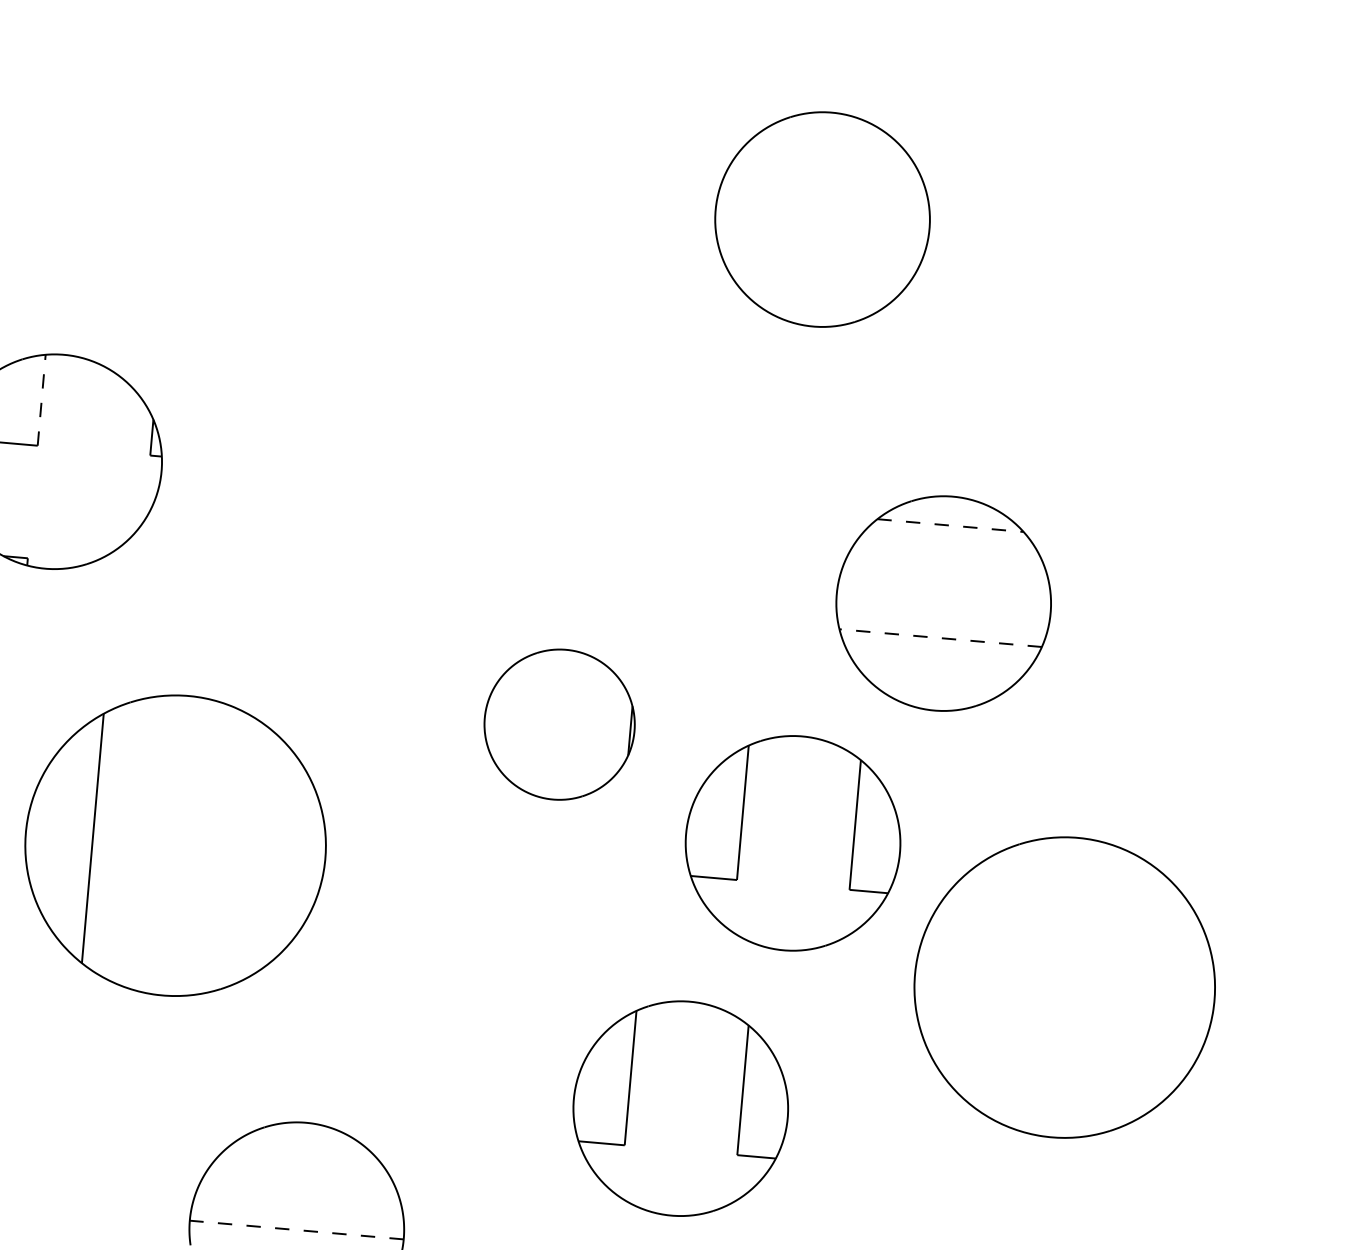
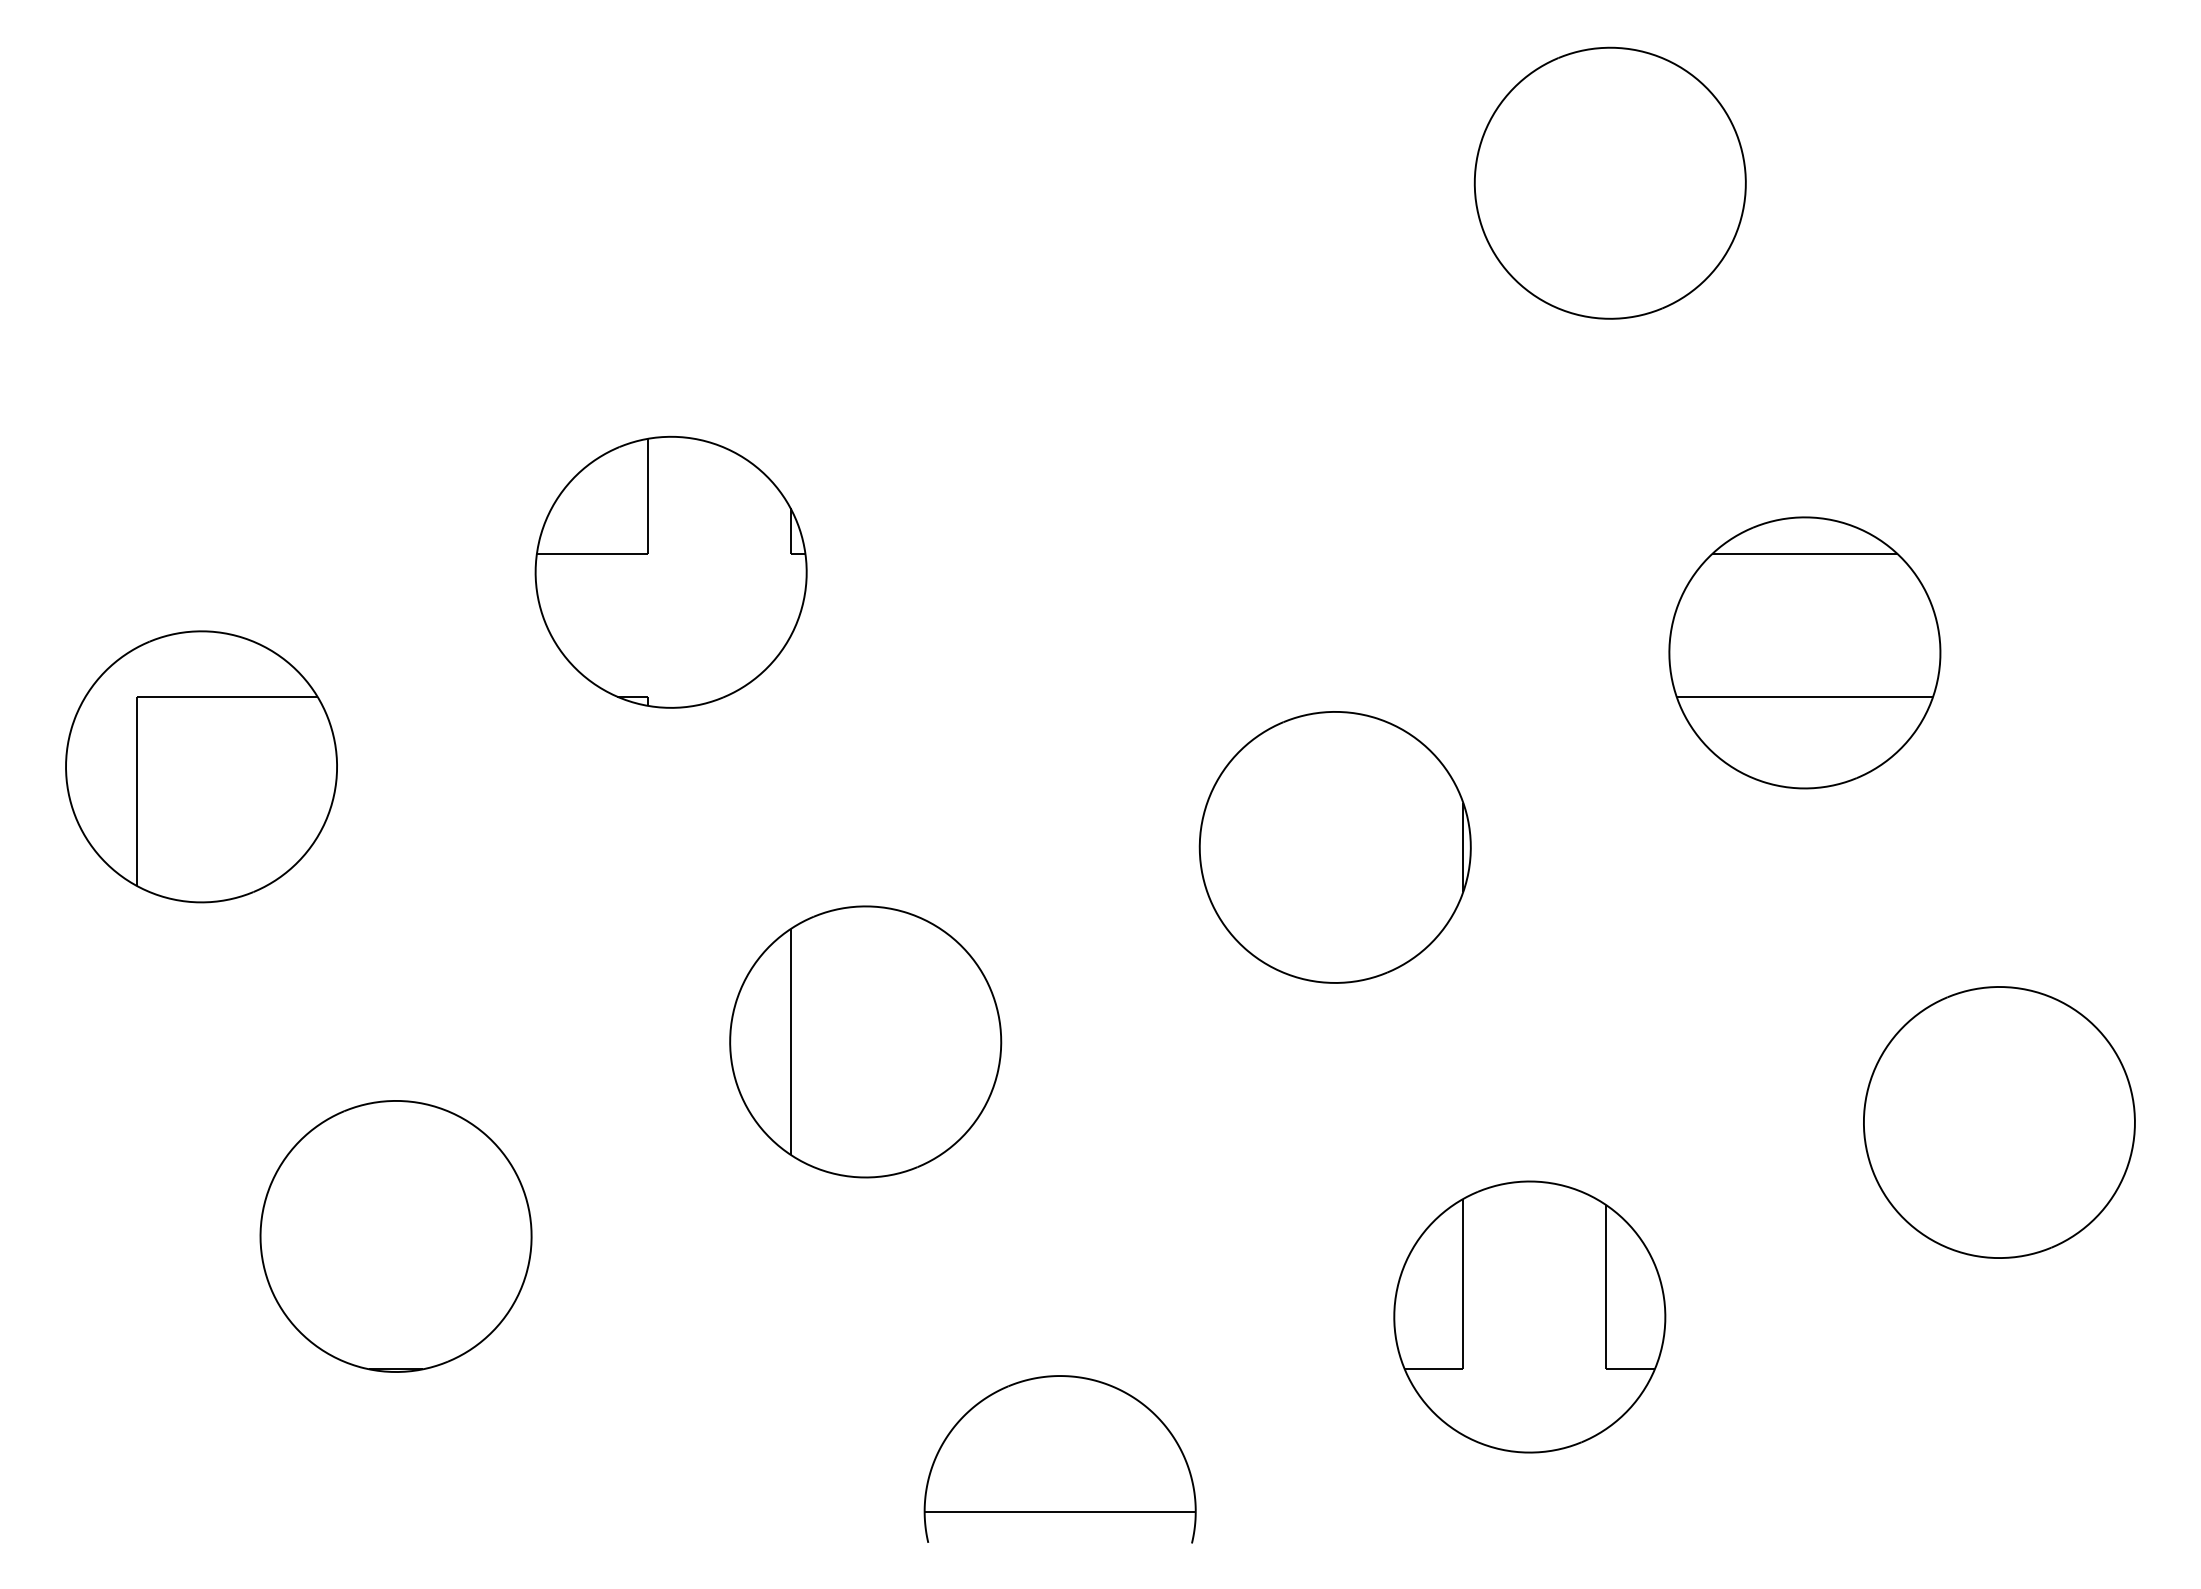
line: (42, 400) -> (648, 496), dashed -> solid
line: (950, 525) -> (1804, 554), dashed -> solid
line: (940, 637) -> (1804, 696), dashed -> solid
part: (559, 724) -> (1334, 847), size x1.43
part: (792, 842) -> (1641, 970), removed
part: (175, 845) -> (865, 1041), size x0.71
part: (1064, 987) -> (1999, 1122), size x0.71
line: (297, 1229) -> (1060, 1511), dashed -> solid

